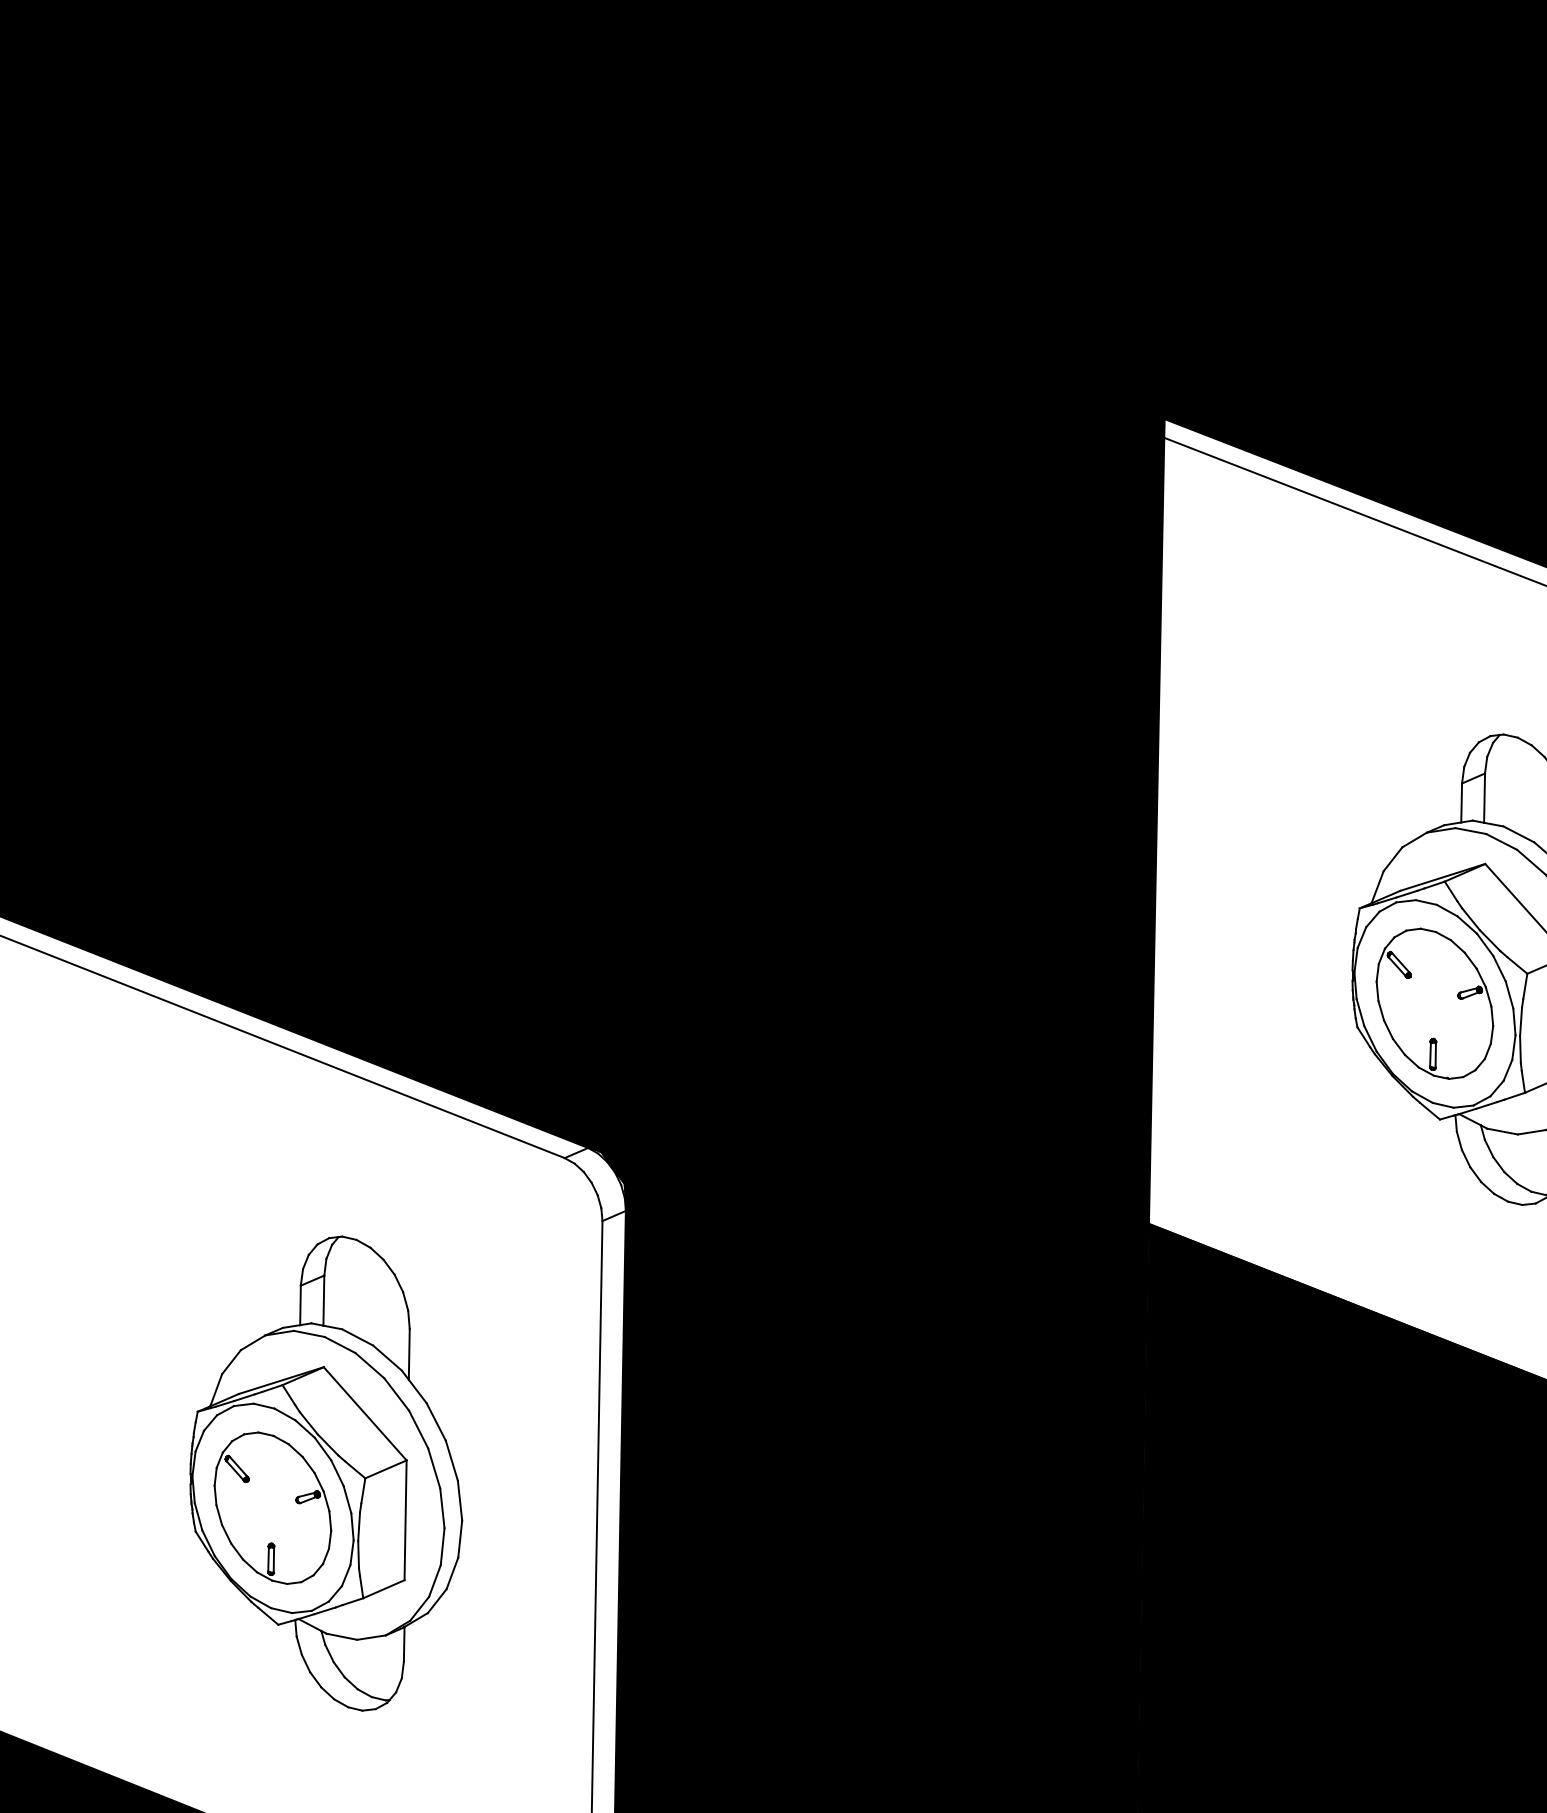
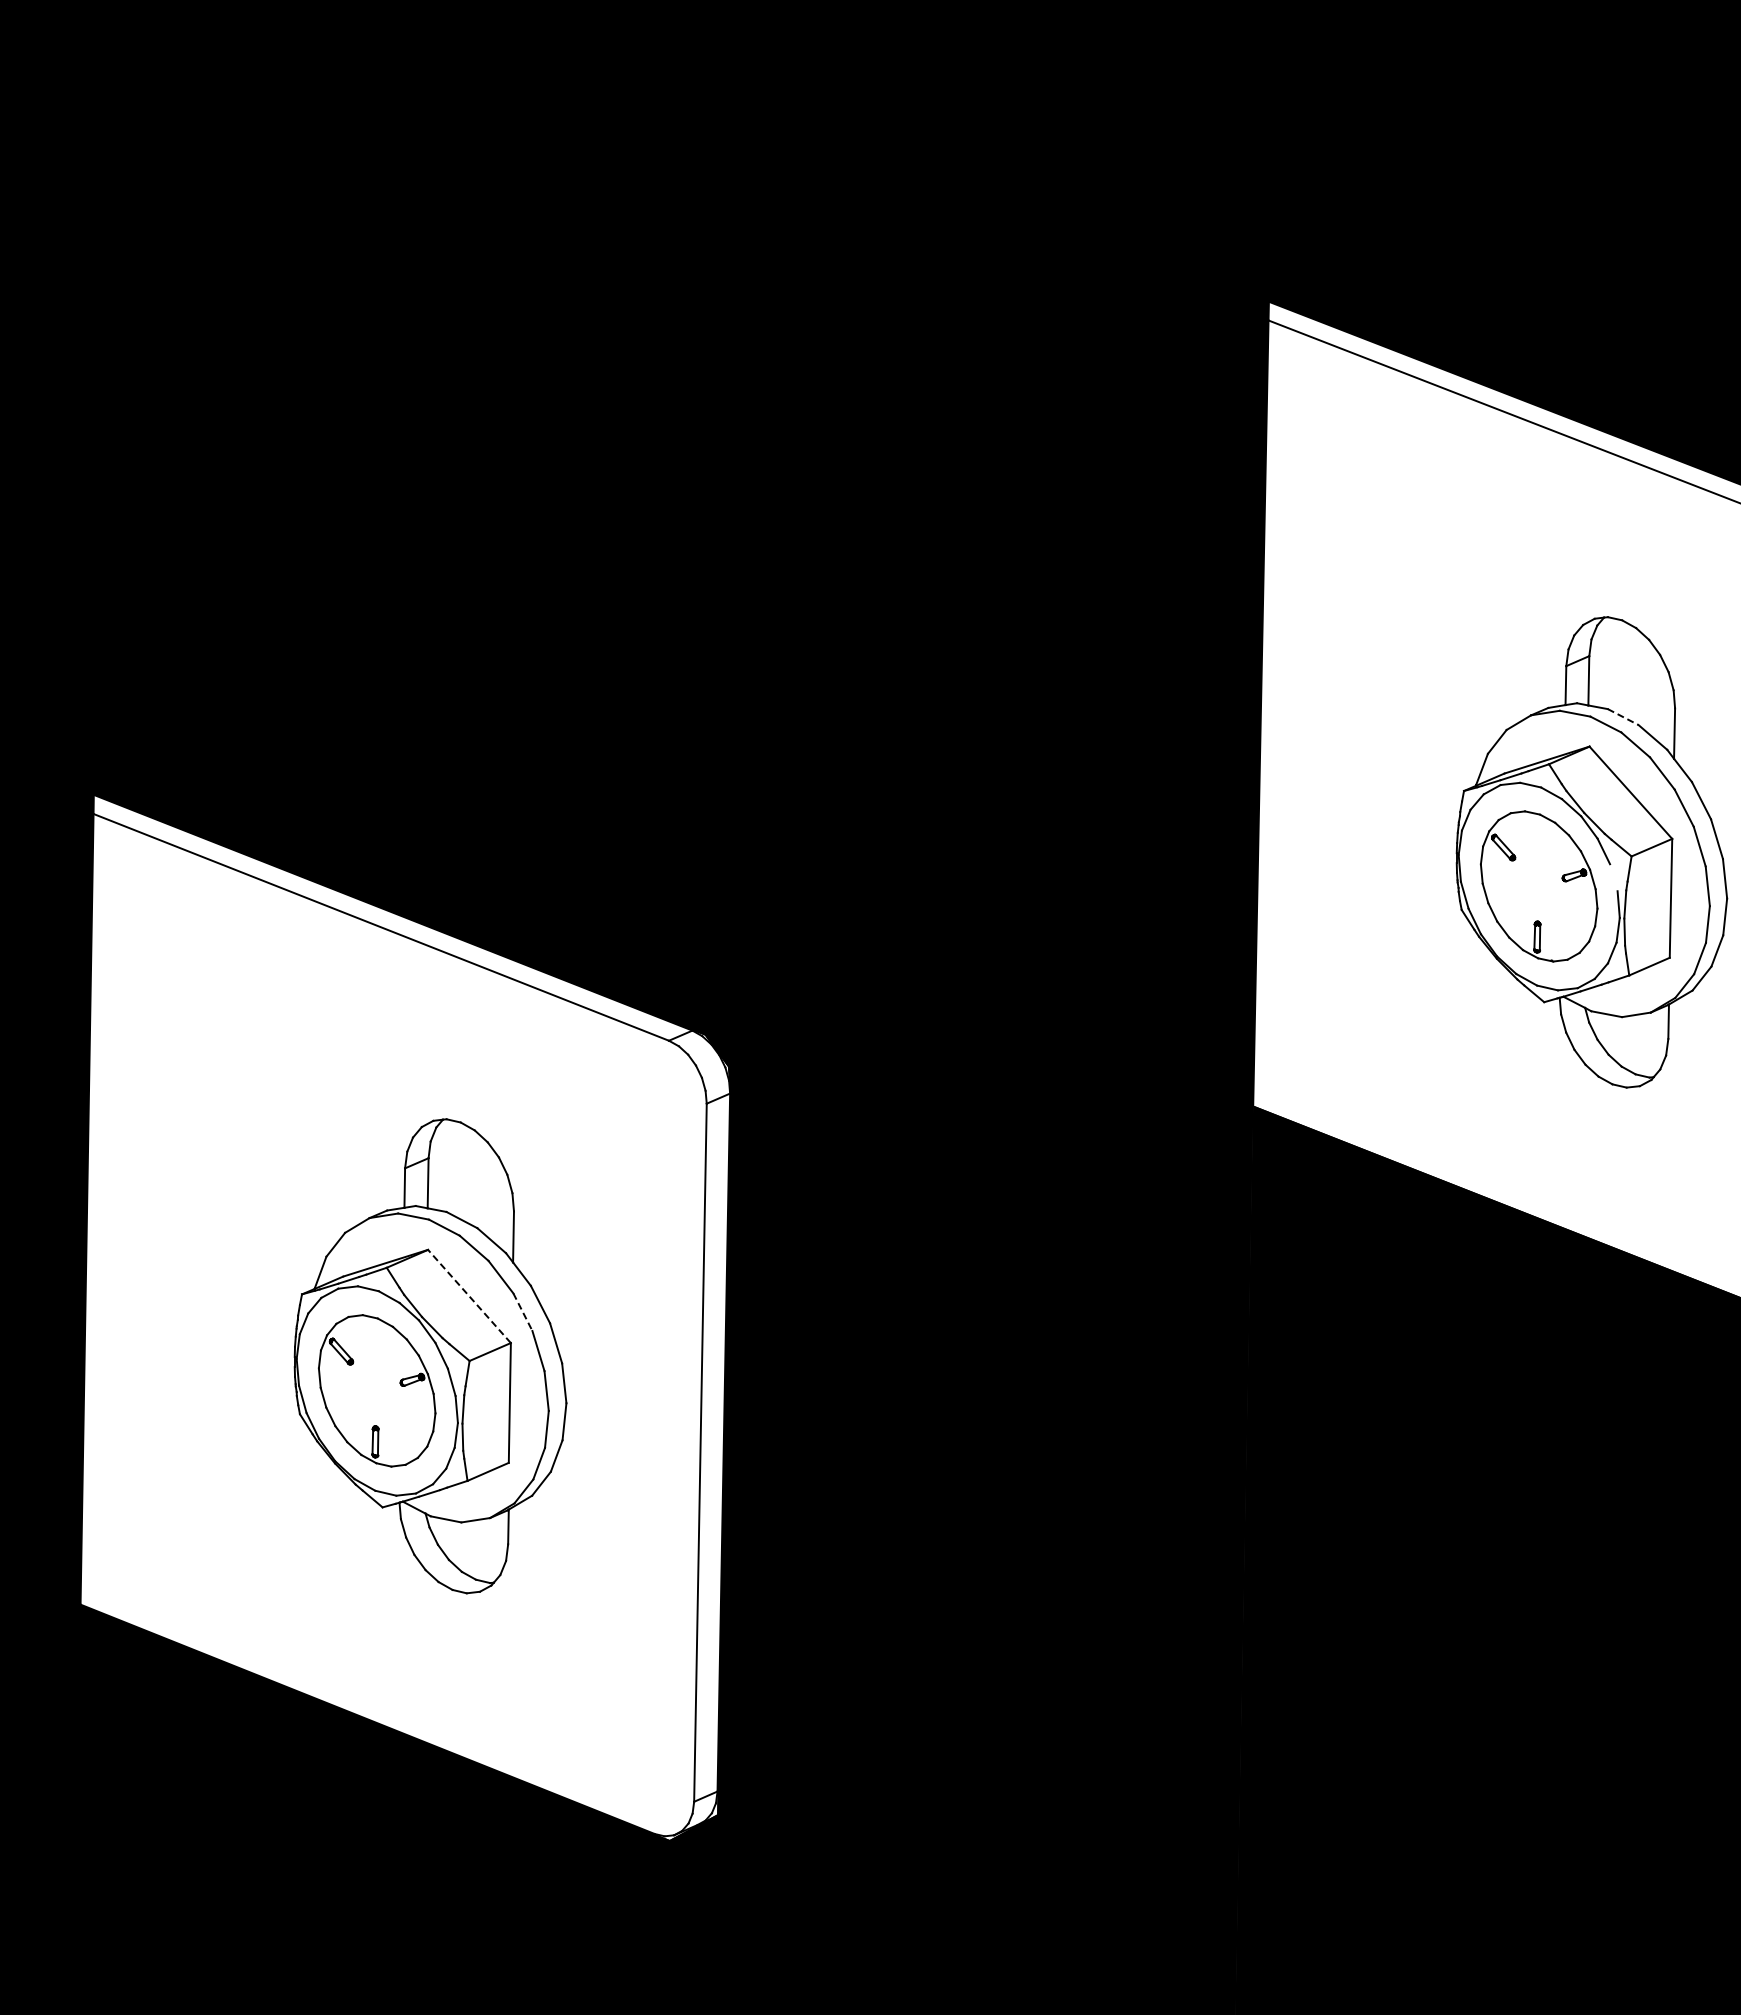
line: (1519, 834) -> (1623, 717), solid -> dashed
line: (1509, 994) -> (1613, 877), removed
line: (365, 1413) -> (469, 1296), solid -> dashed
line: (419, 1429) -> (523, 1312), solid -> dashed

